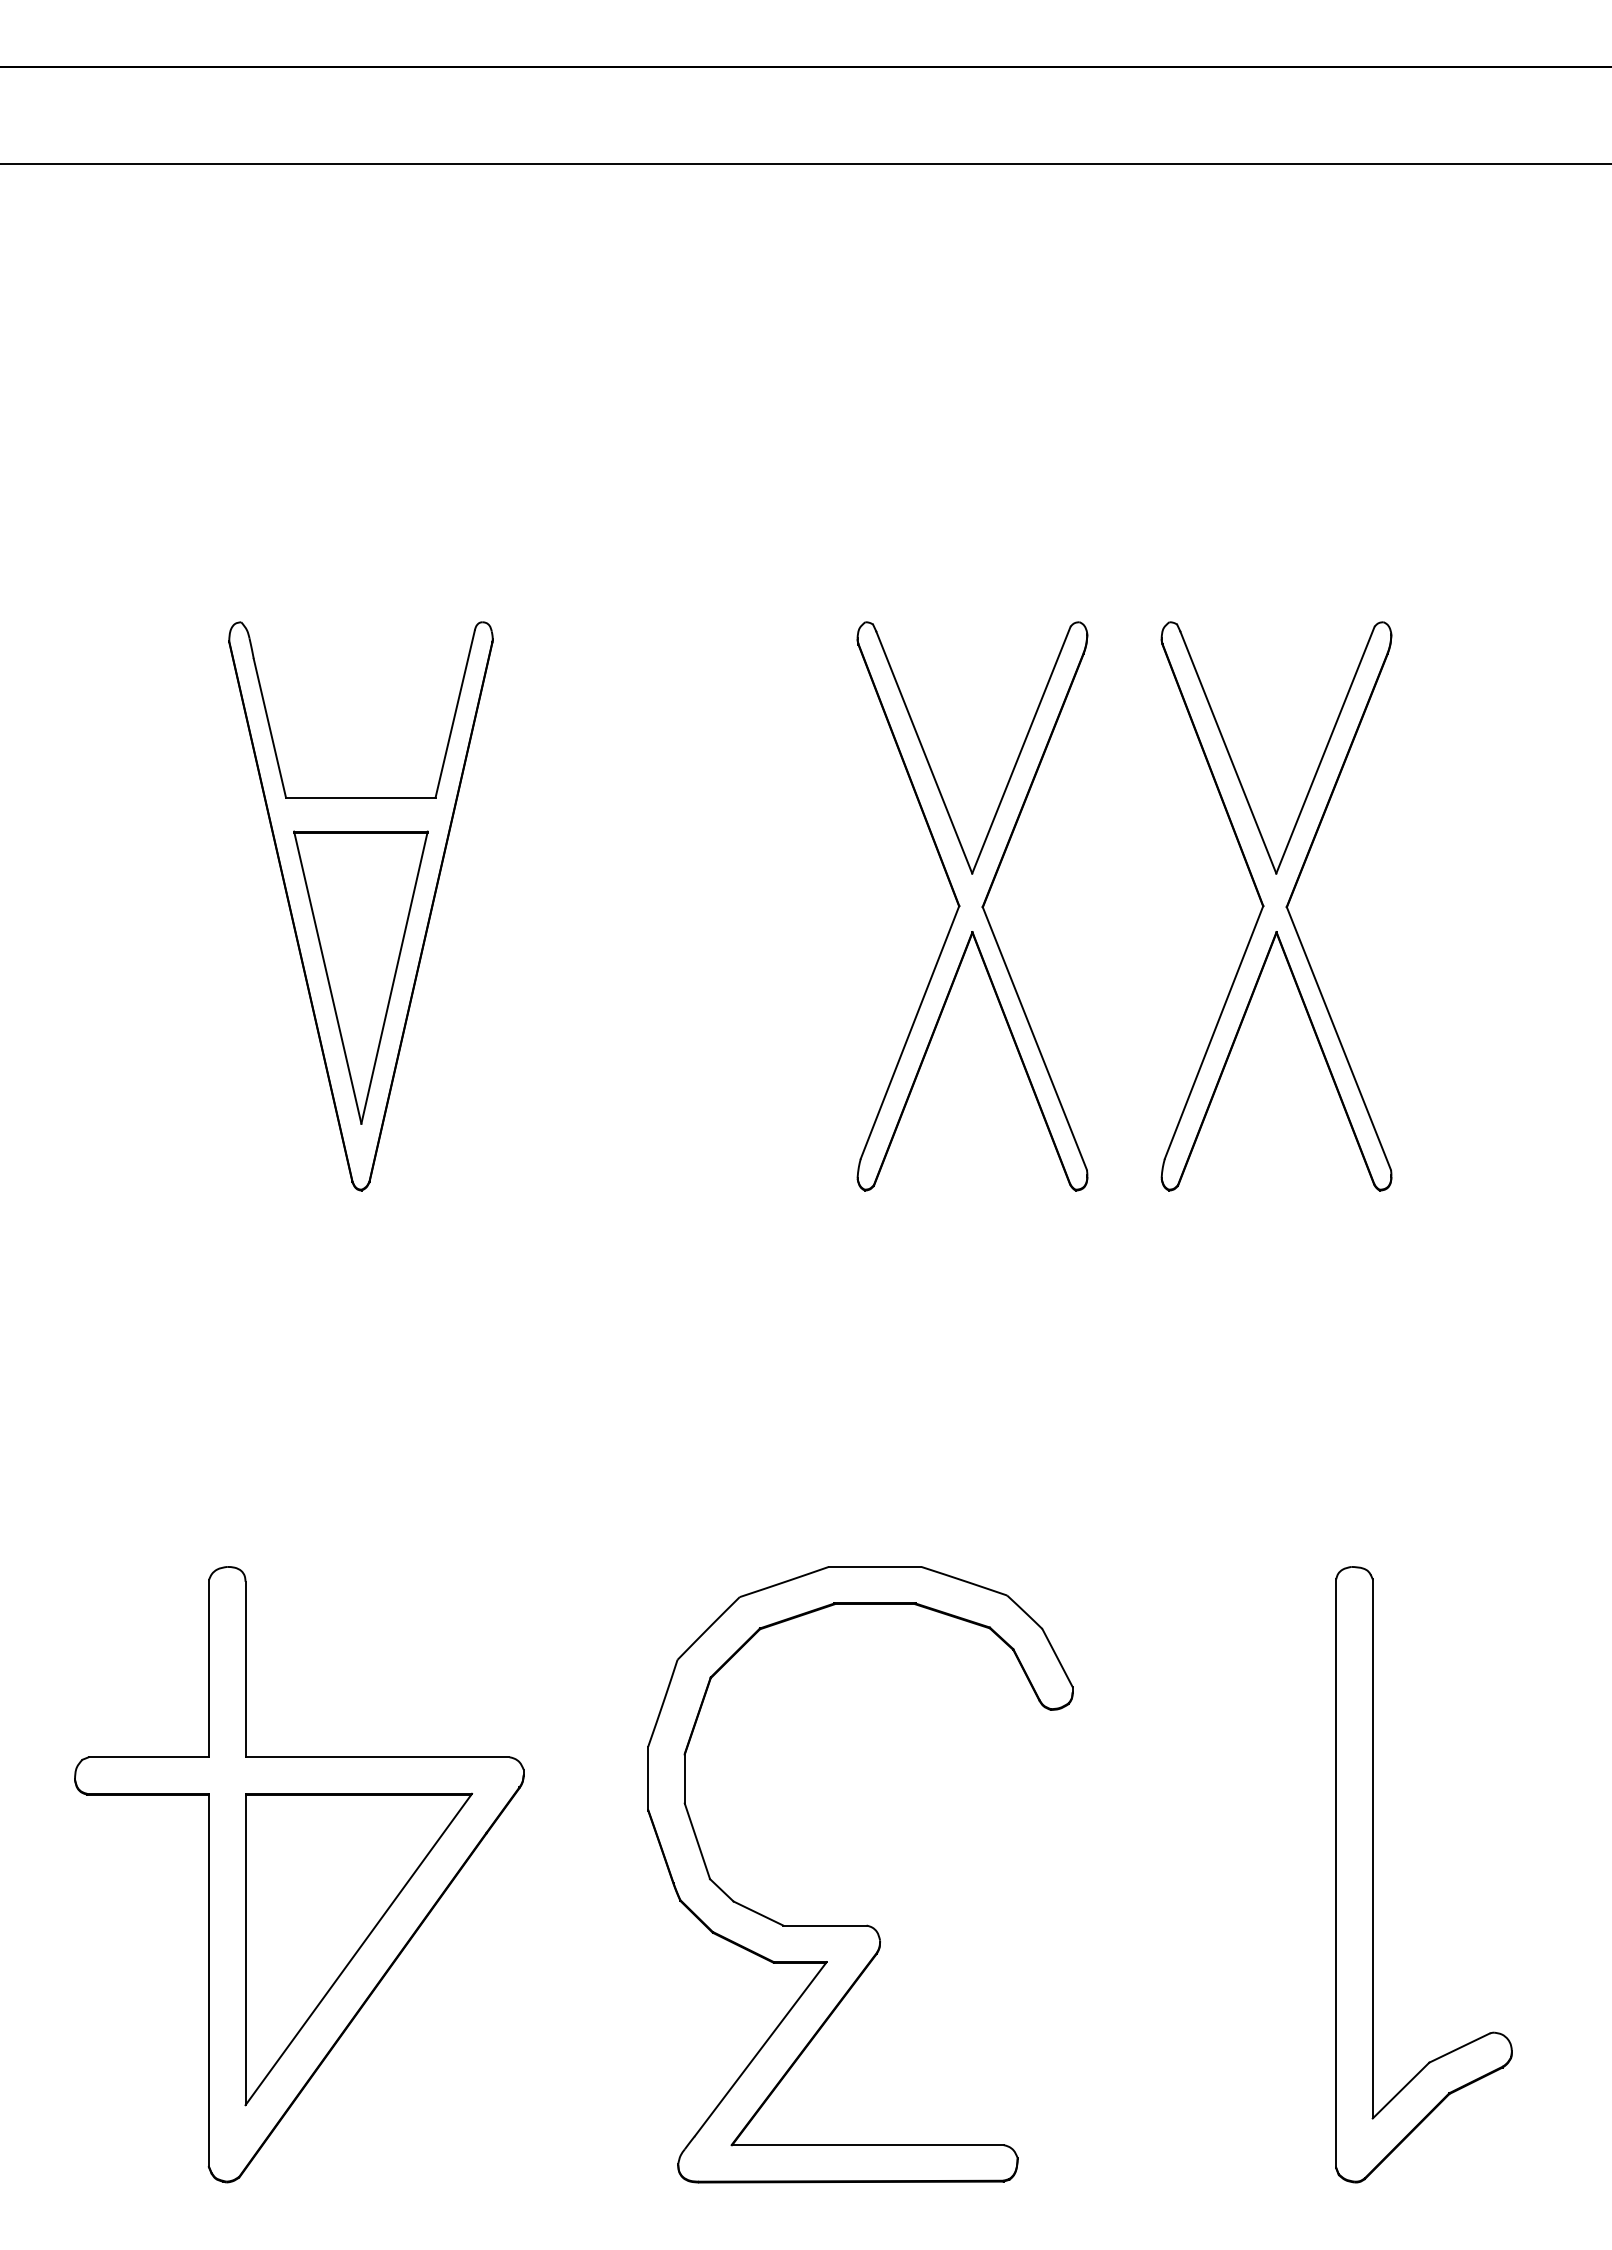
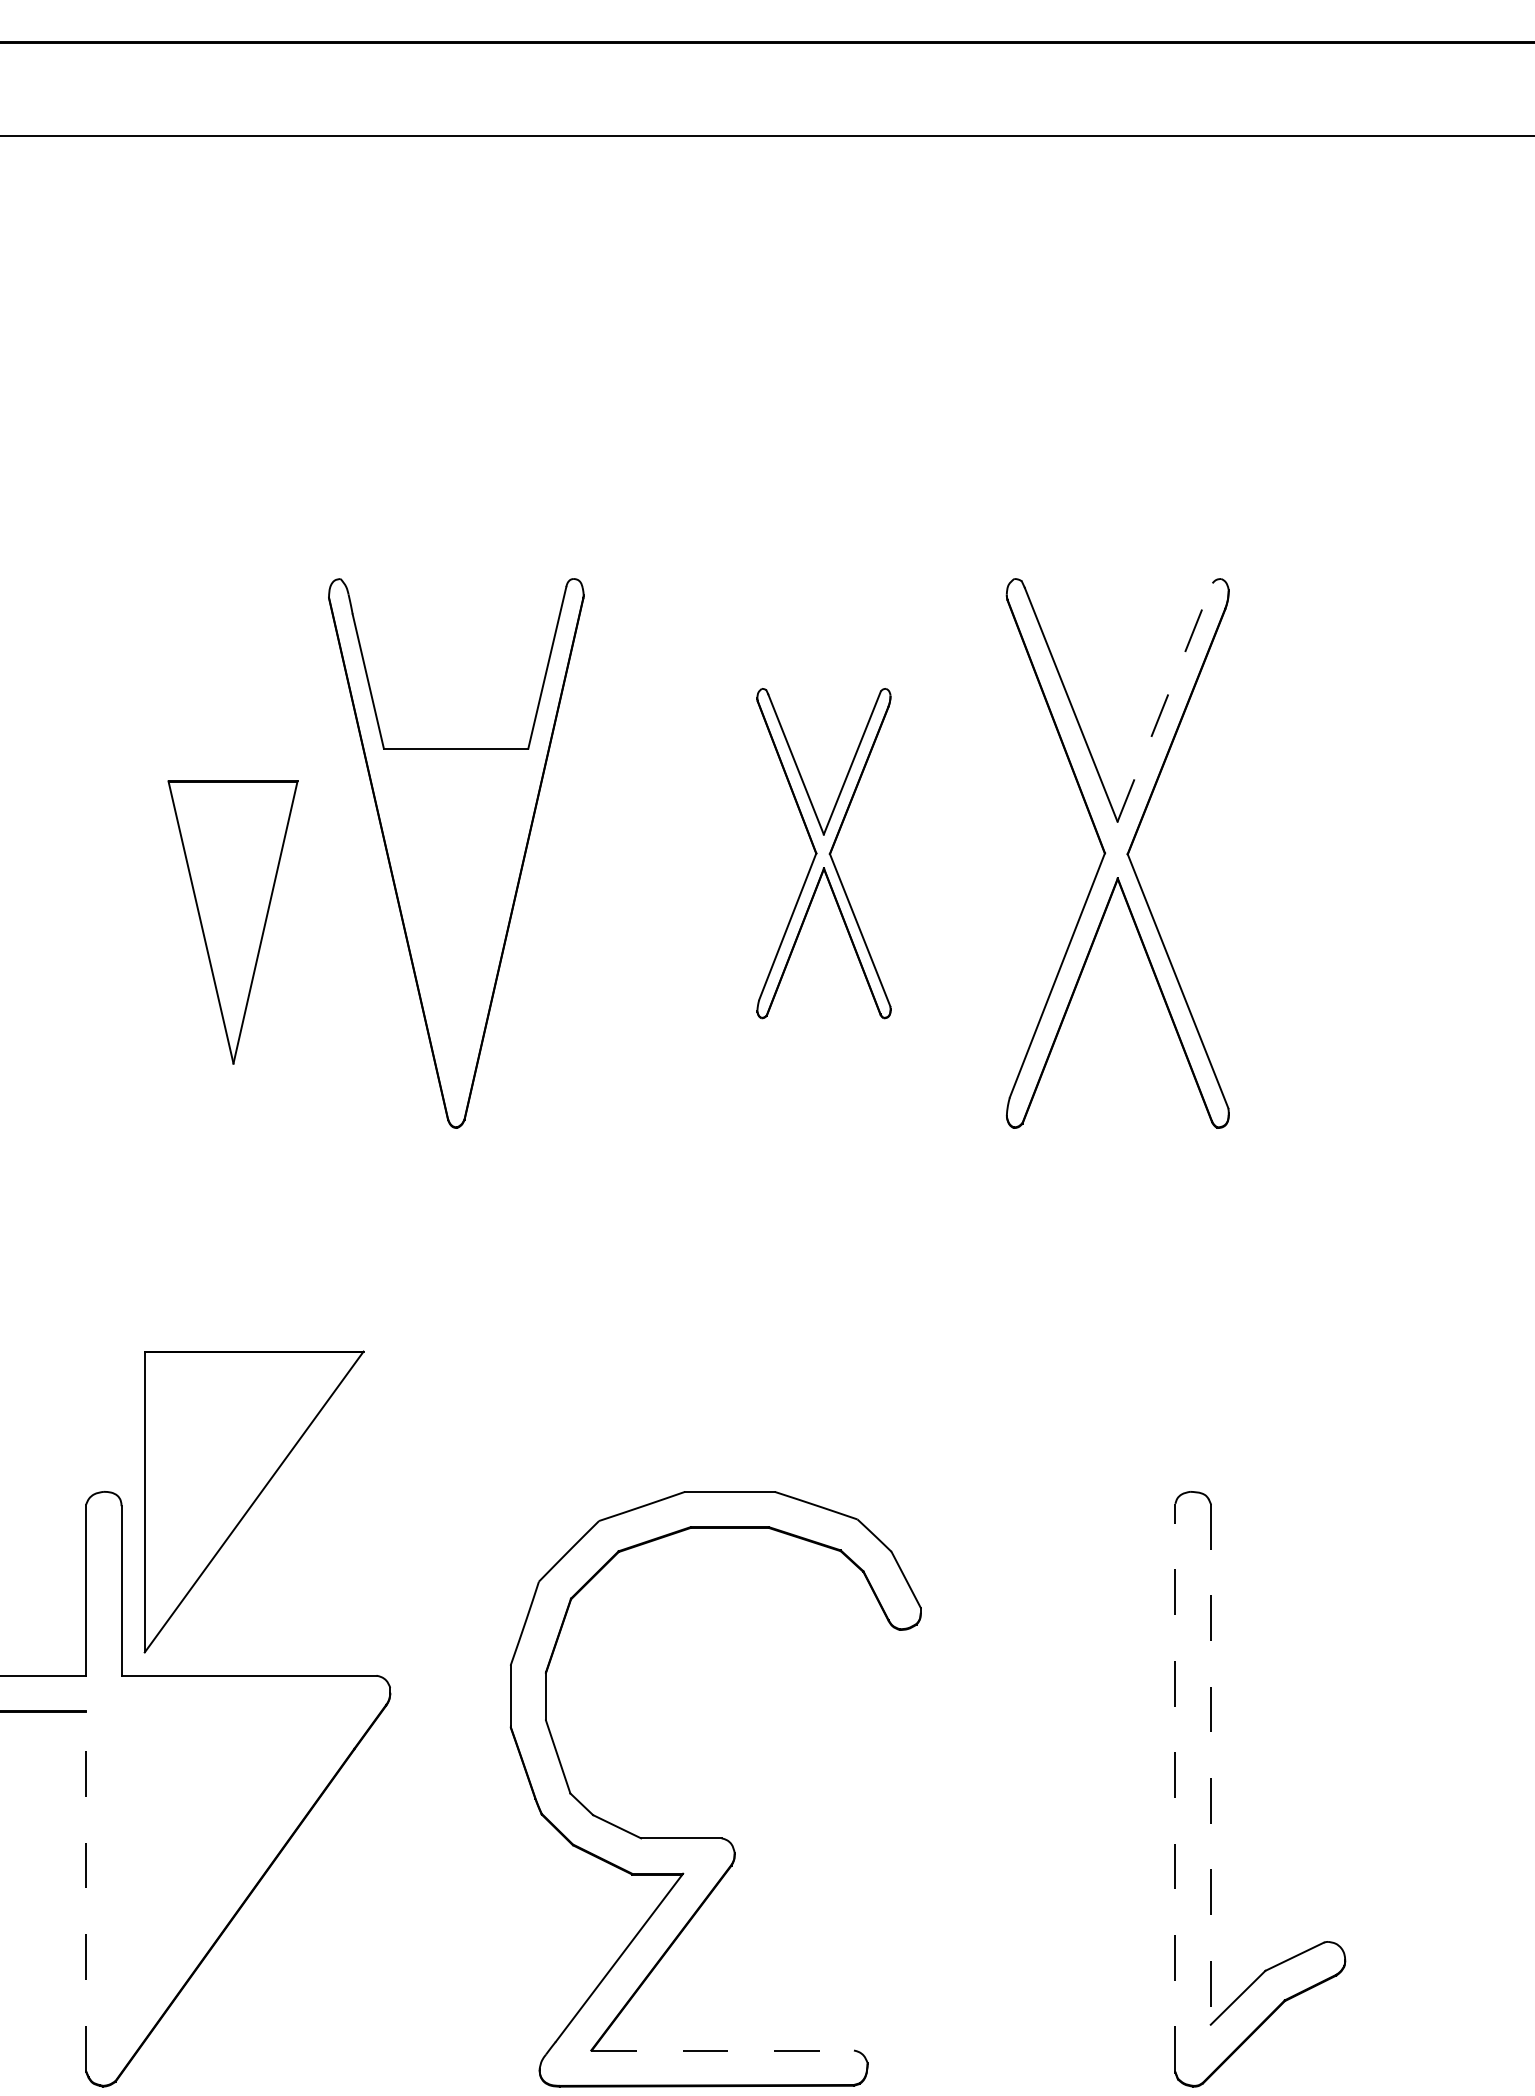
line: (1325, 750) -> (1165, 702), solid -> dashed
part: (360, 906) -> (455, 853), moved
part: (972, 906) -> (823, 853), size x0.6
line: (1372, 1848) -> (1210, 1763), solid -> dashed
line: (1336, 1872) -> (1175, 1787), solid -> dashed
part: (358, 1949) -> (253, 1502), moved
line: (208, 1979) -> (85, 1890), solid -> dashed
line: (867, 2145) -> (722, 2050), solid -> dashed

